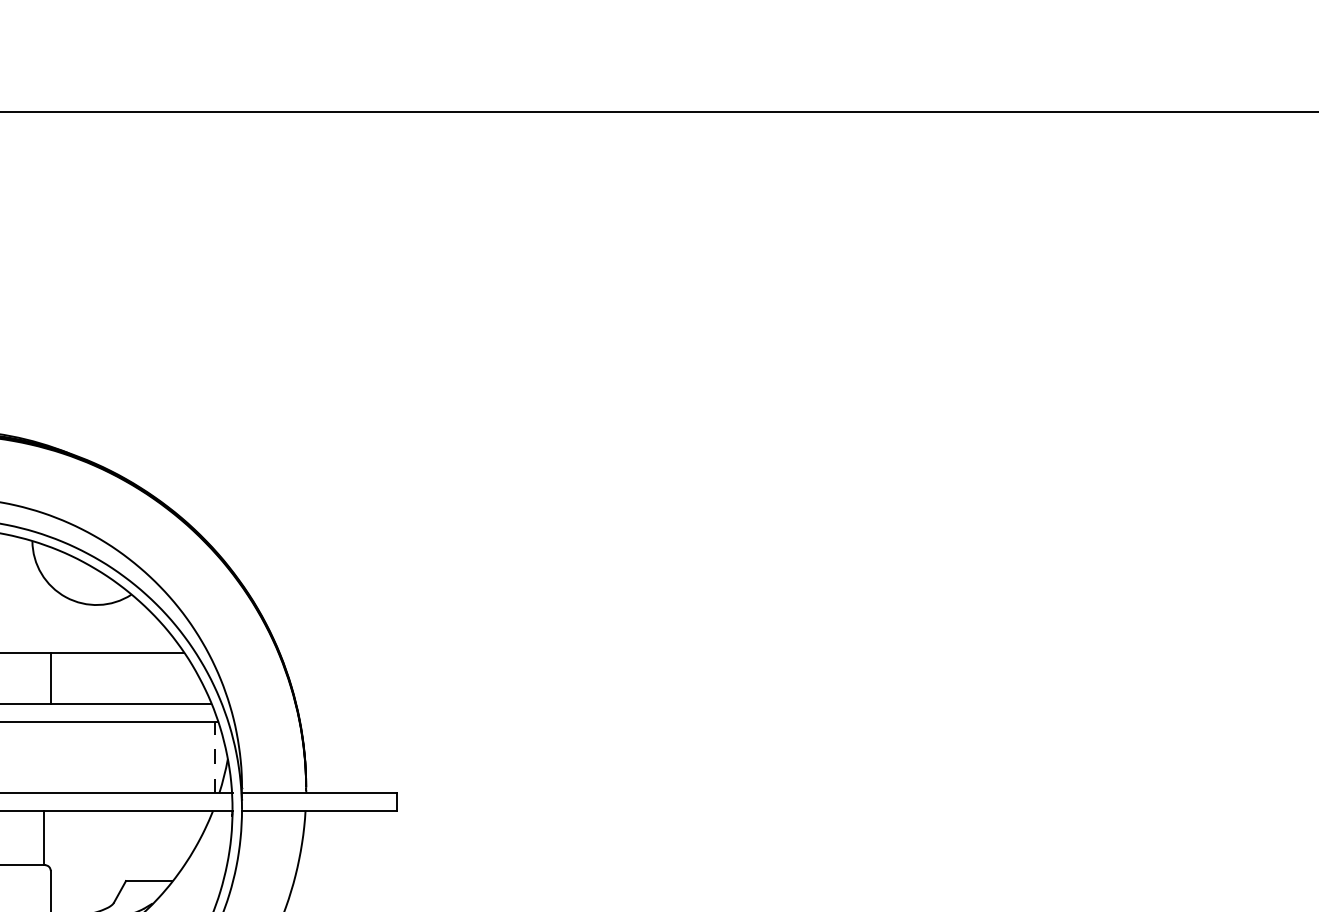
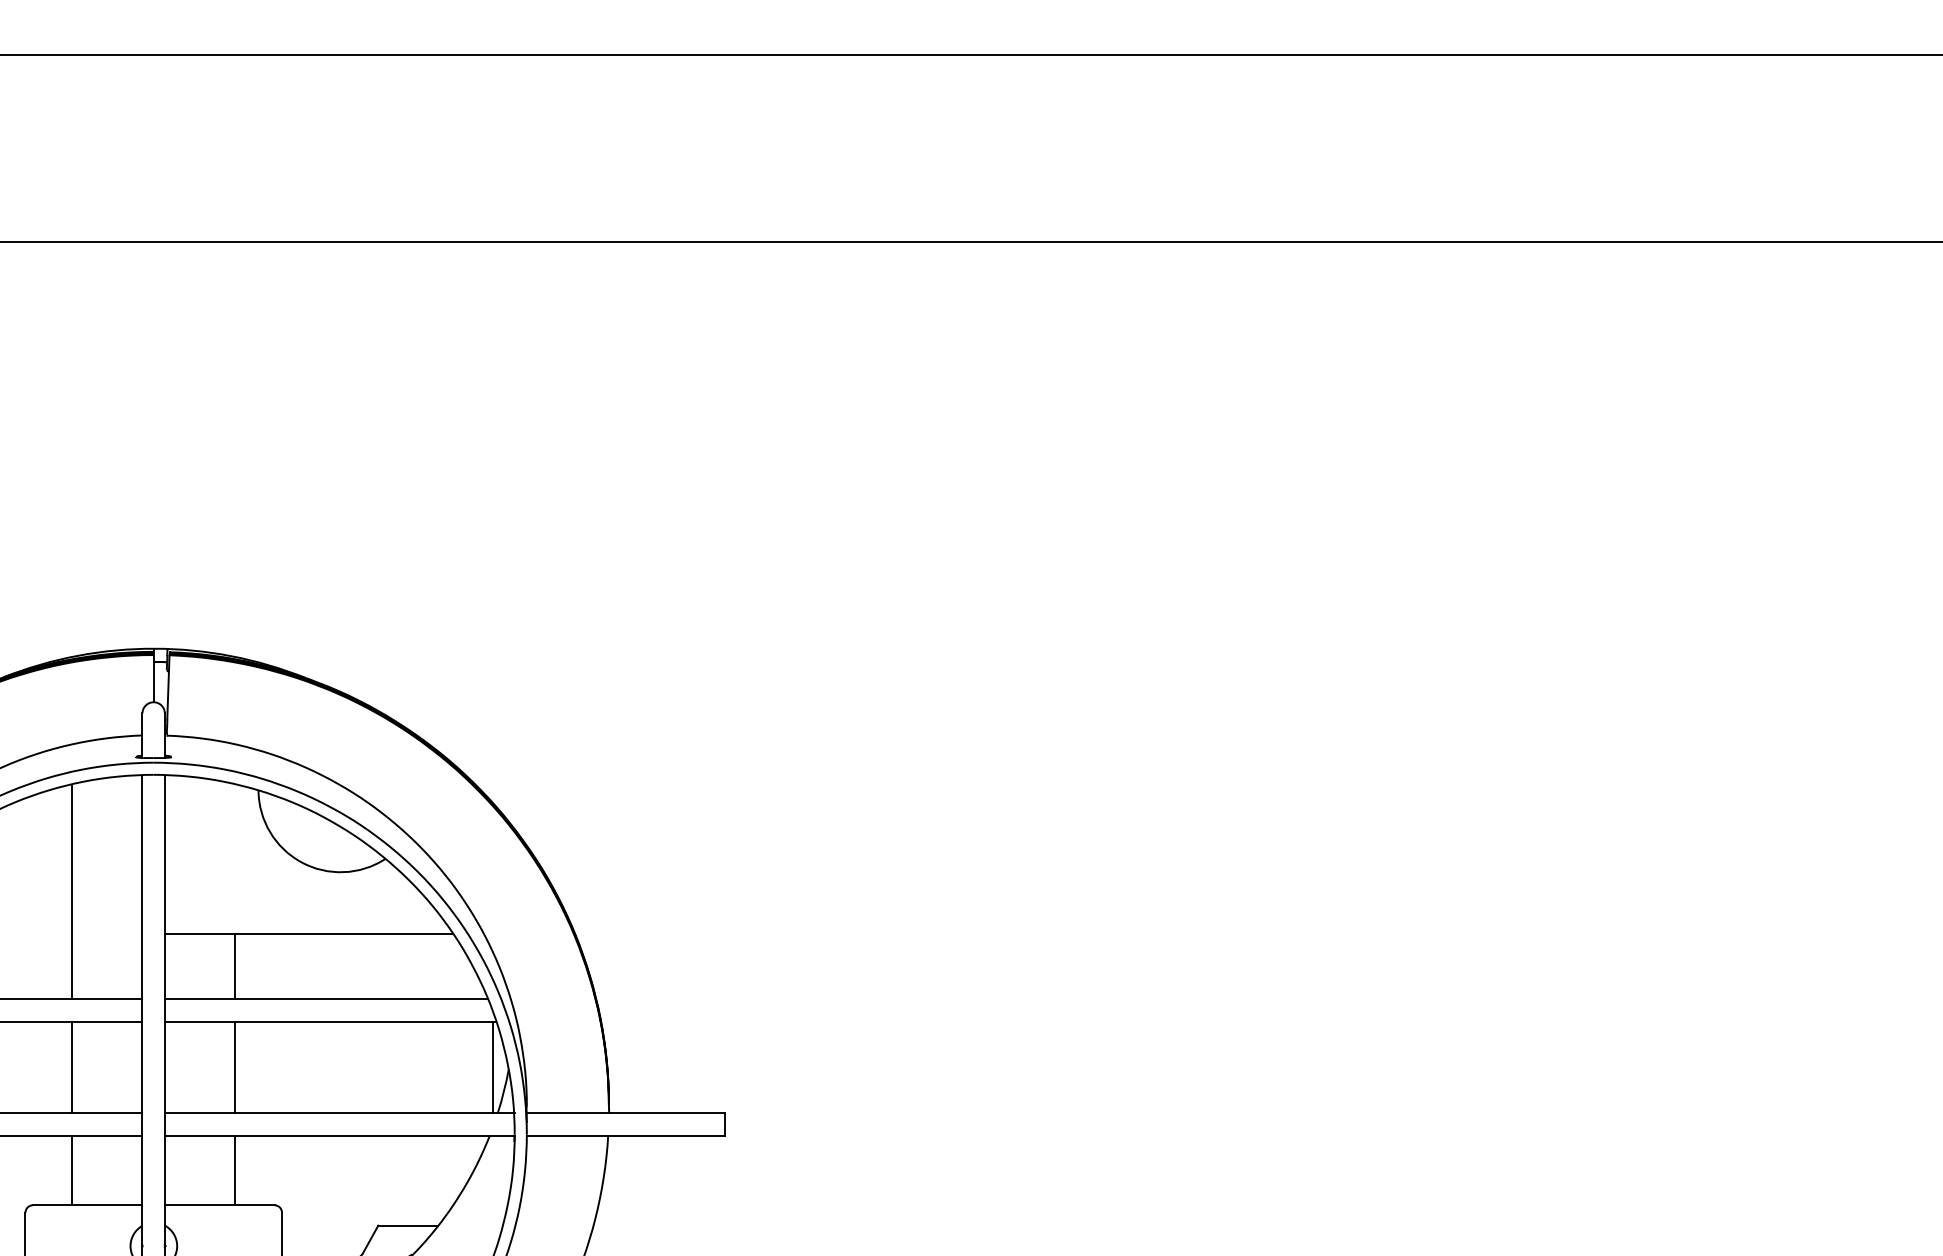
line: (51, 678) -> (235, 966), moved
line: (14, 757) -> (235, 1067), added
line: (215, 757) -> (492, 1067), dashed -> solid
line: (44, 837) -> (235, 1170), moved

